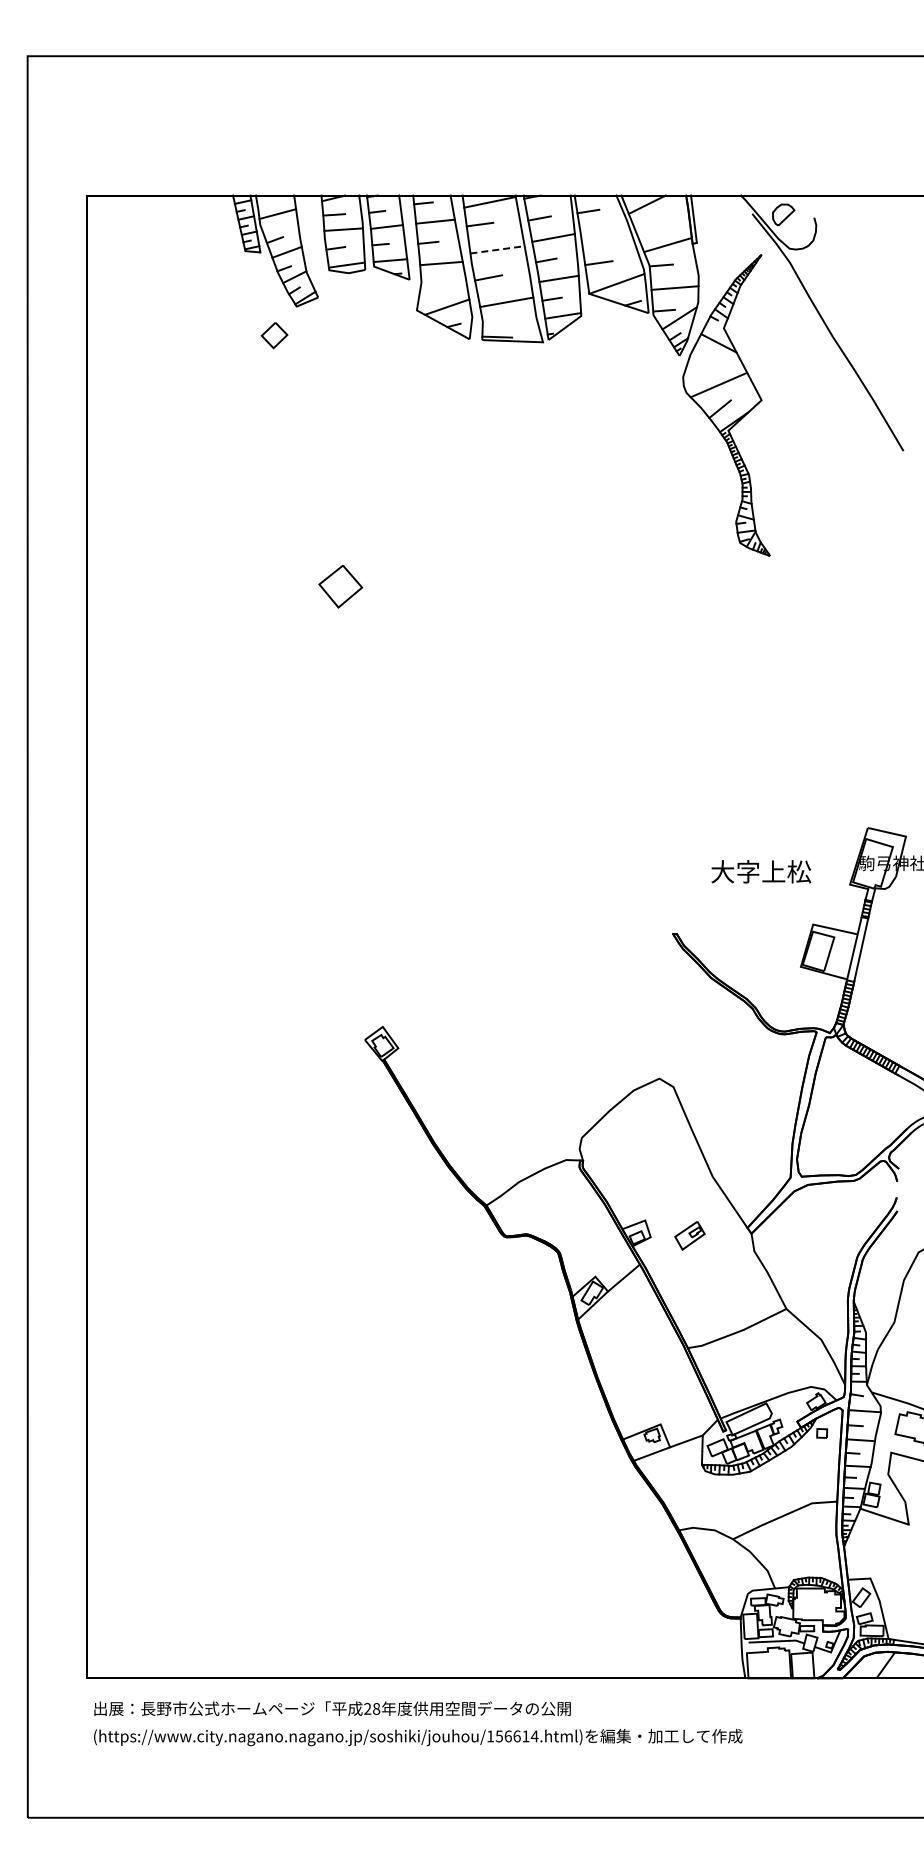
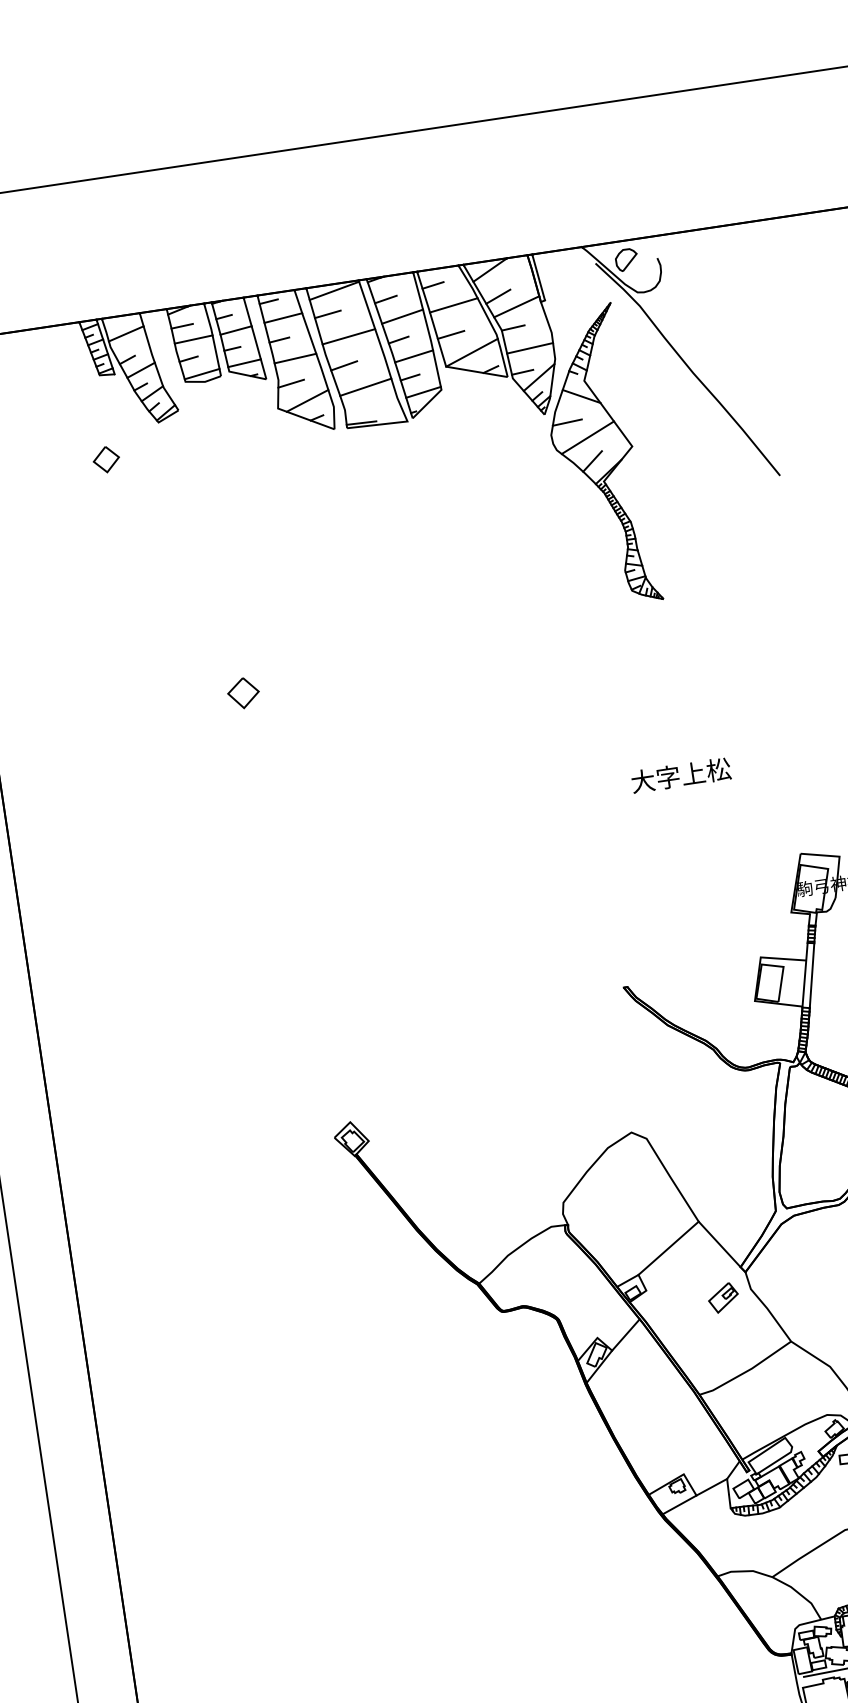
line: (651, 232) -> (498, 296), added
line: (605, 233) -> (453, 304), added
line: (498, 249) -> (349, 336), dashed -> solid
line: (433, 287) -> (291, 383), added
part: (274, 335) -> (106, 459), moved
line: (700, 367) -> (567, 423), added
part: (340, 586) -> (243, 692), size x0.71
text: (761, 871) -> (681, 775), moved
line: (678, 1198) -> (668, 1248), added
part: (689, 1235) -> (722, 1297), moved

